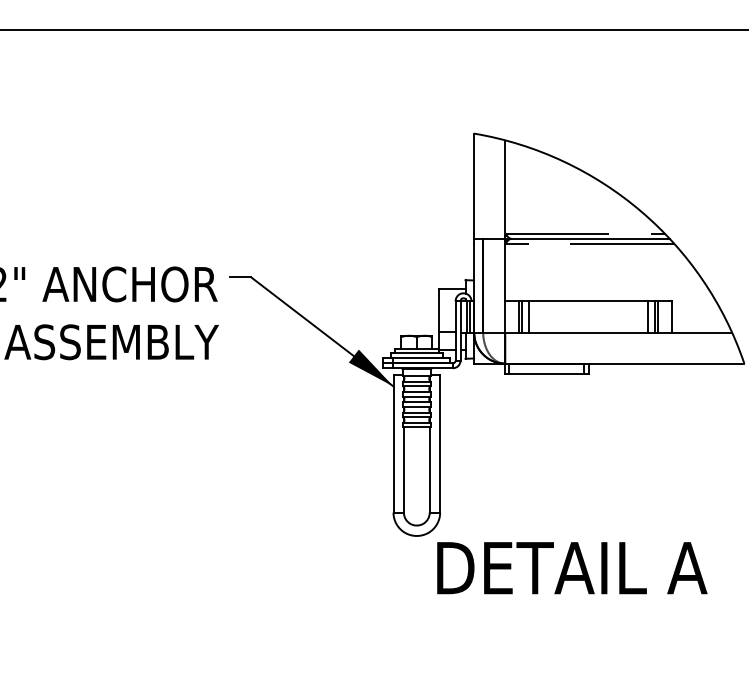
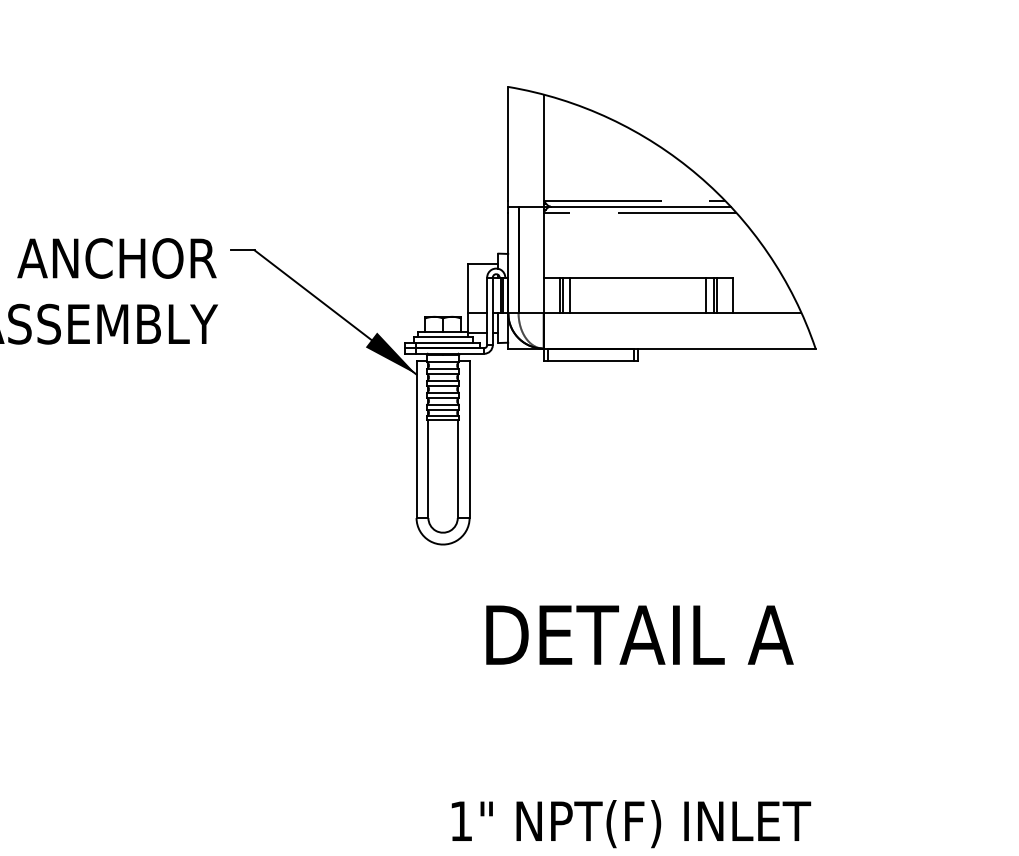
text: (571, 567) -> (639, 634), moved

